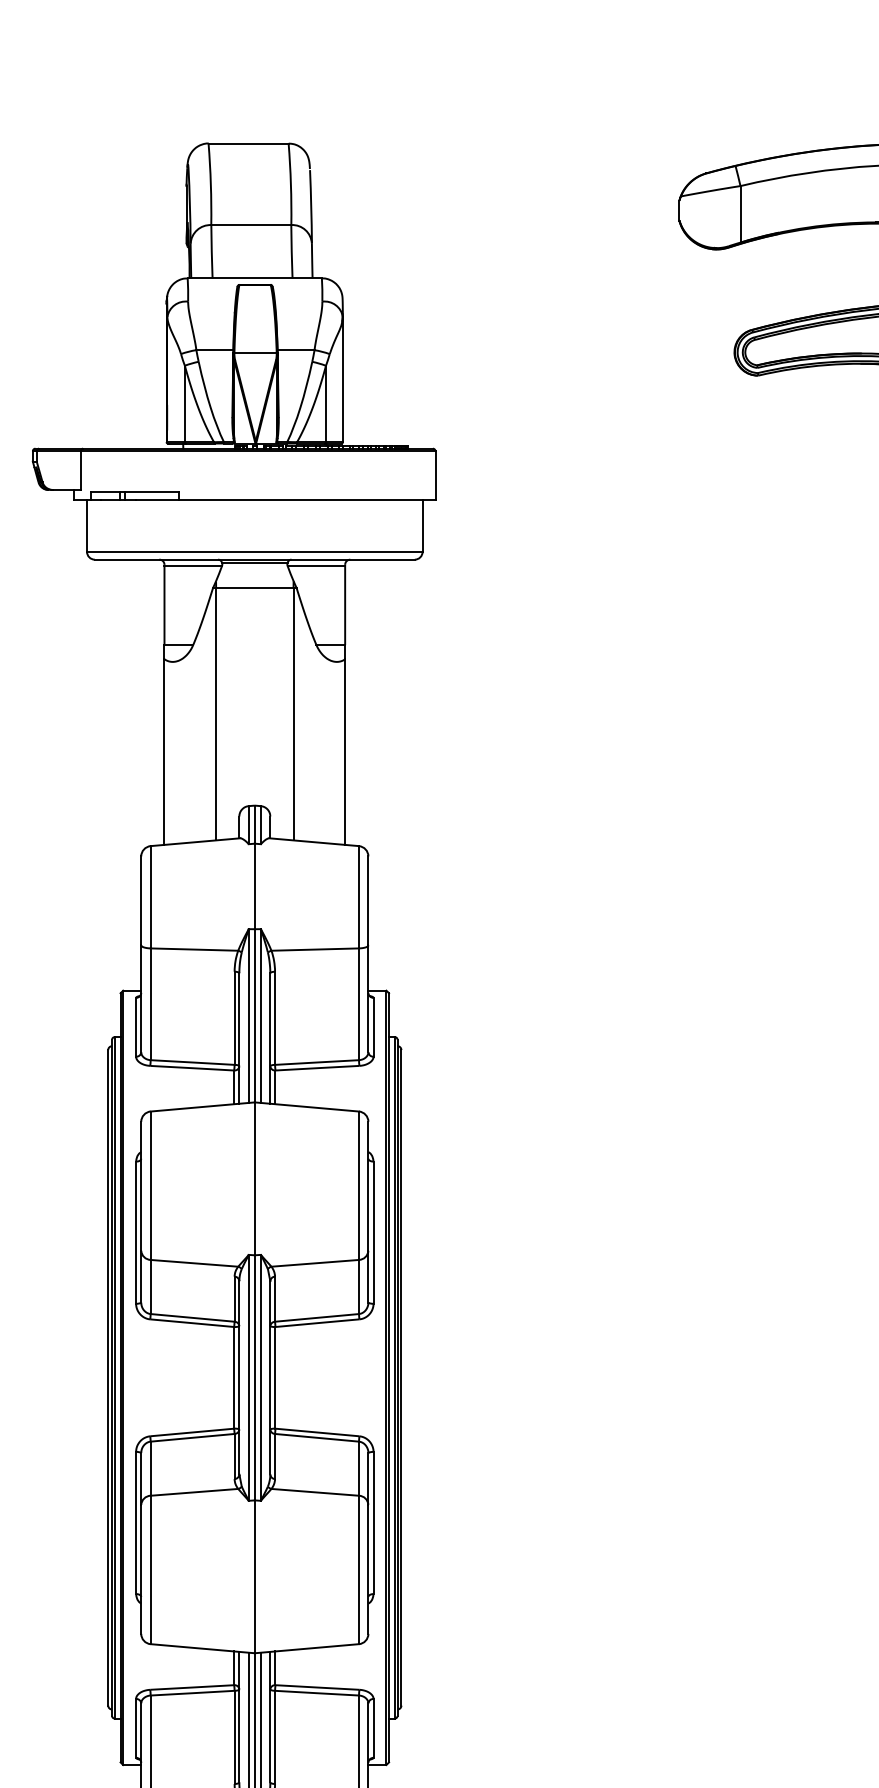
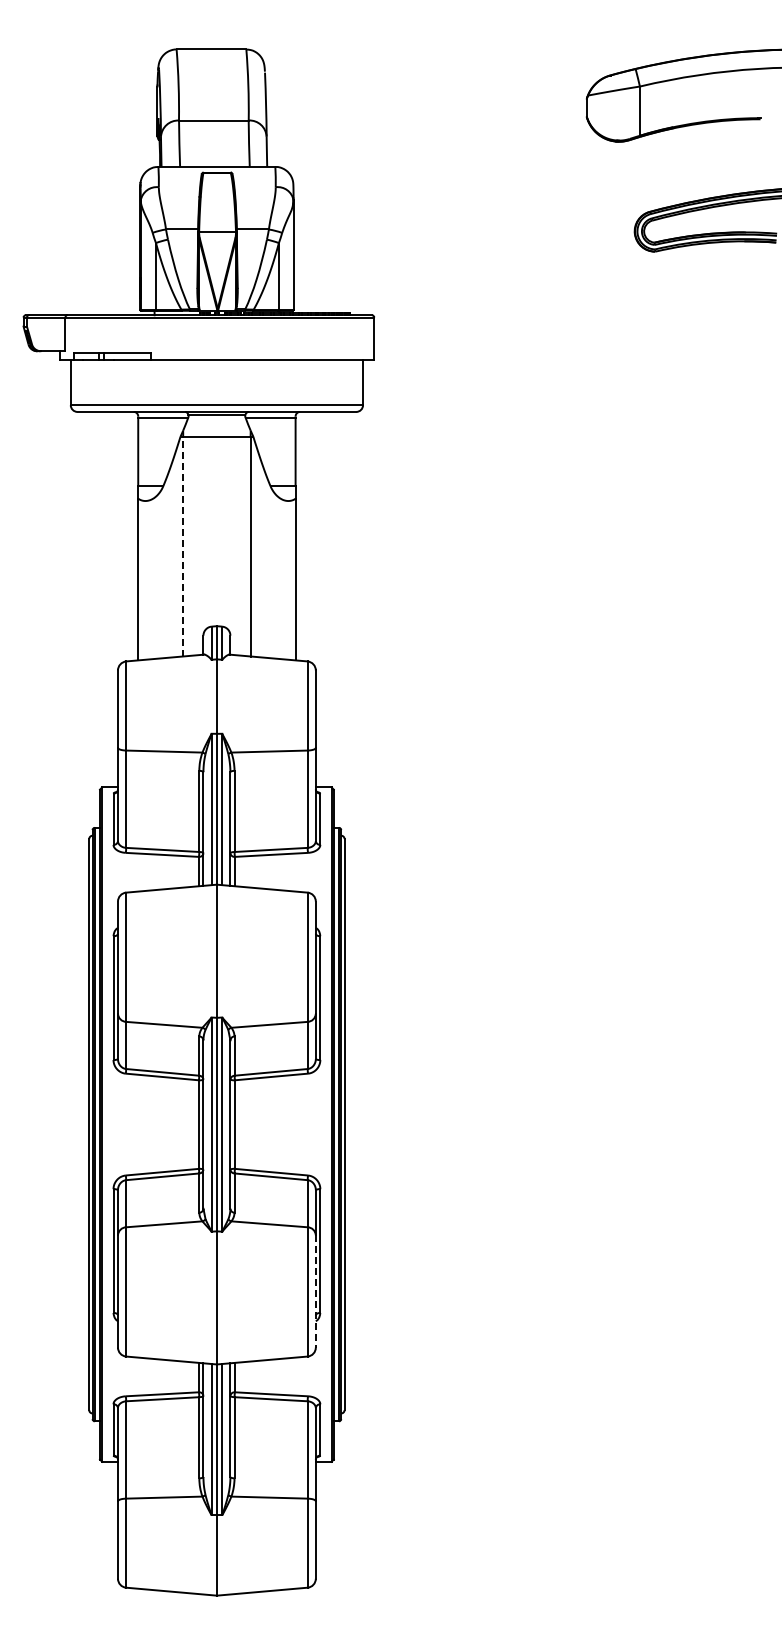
line: (216, 714) -> (183, 546), solid -> dashed
line: (368, 1569) -> (315, 1291), solid -> dashed

